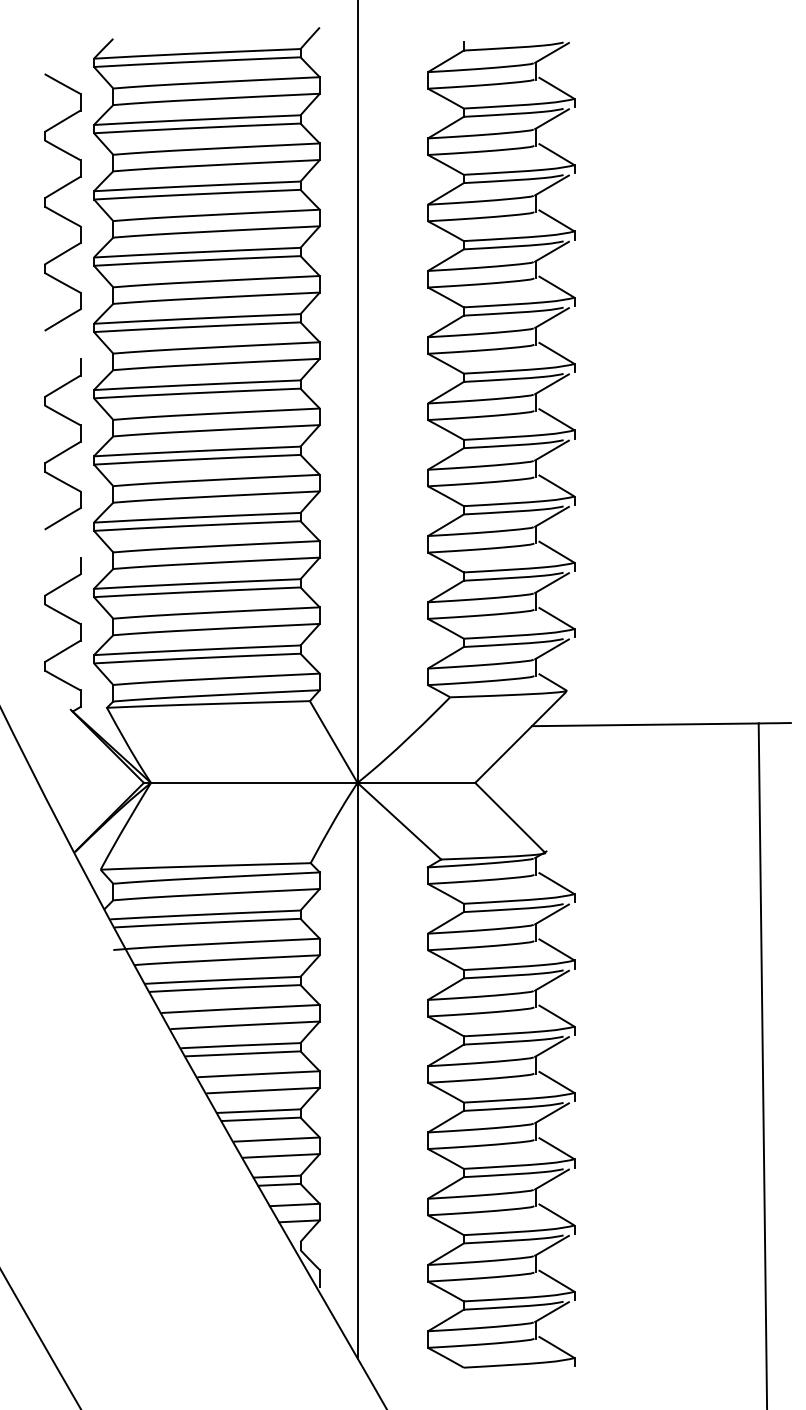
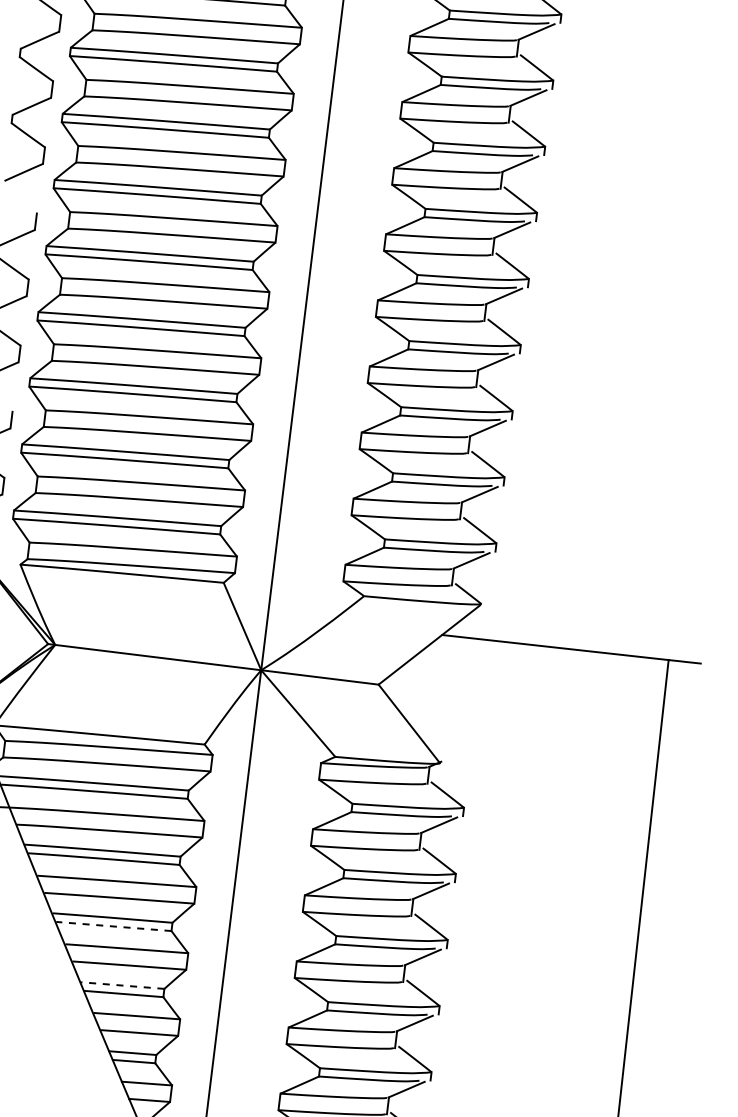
line: (243, 1053) -> (114, 926), solid -> dashed
line: (259, 1111) -> (123, 985), solid -> dashed

